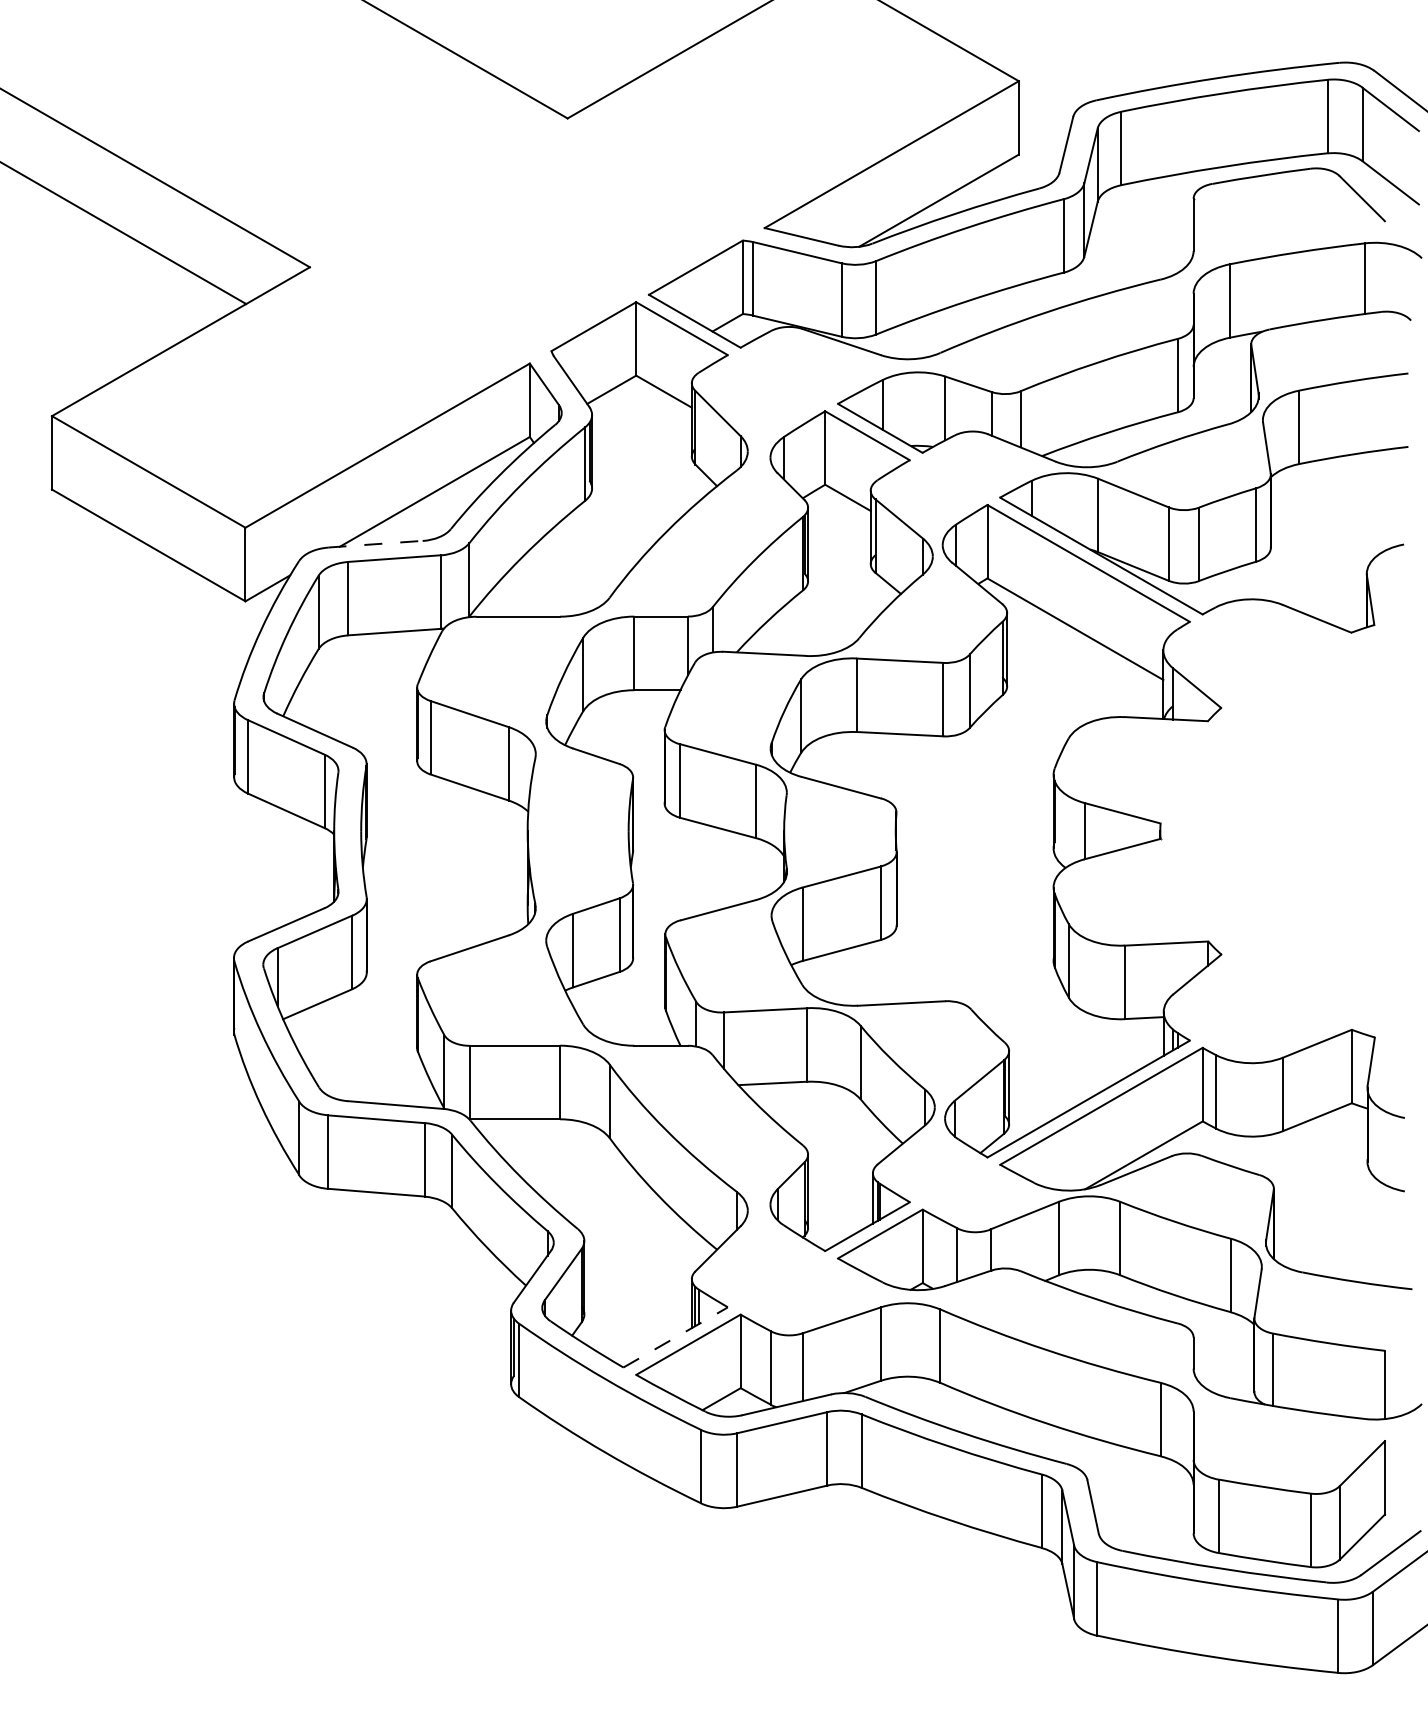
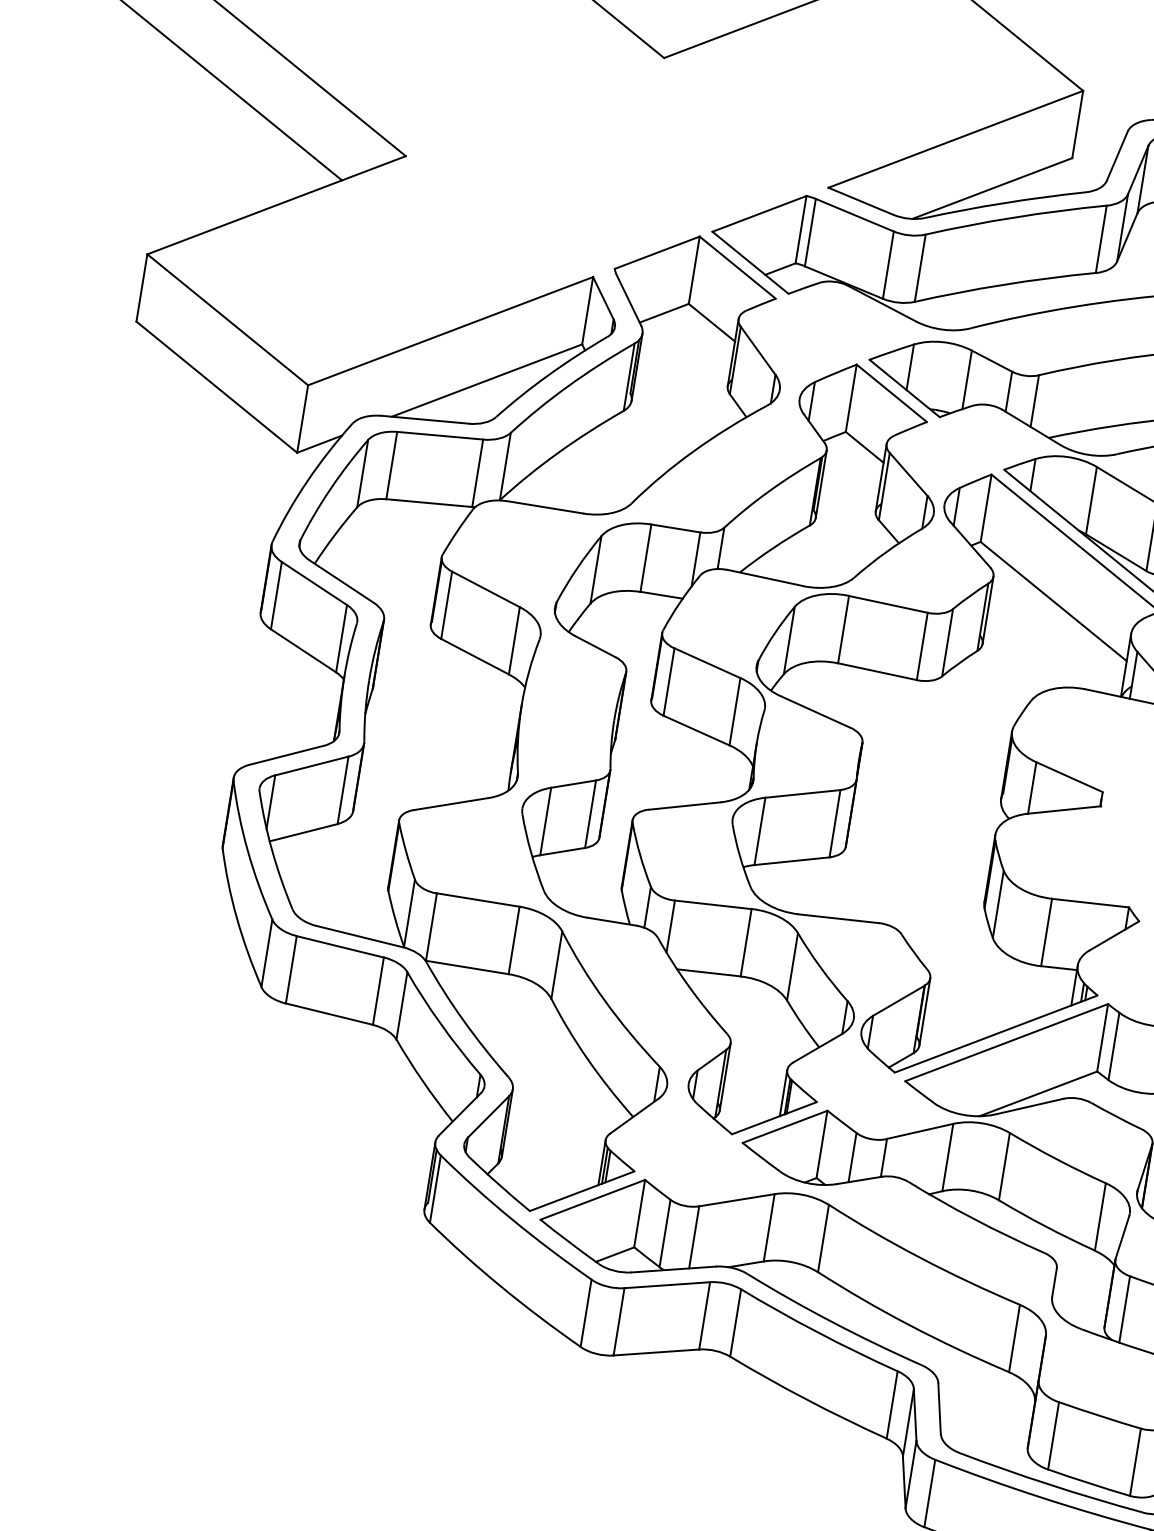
line: (376, 544) -> (425, 420), dashed -> solid
line: (676, 1337) -> (582, 1191), dashed -> solid

